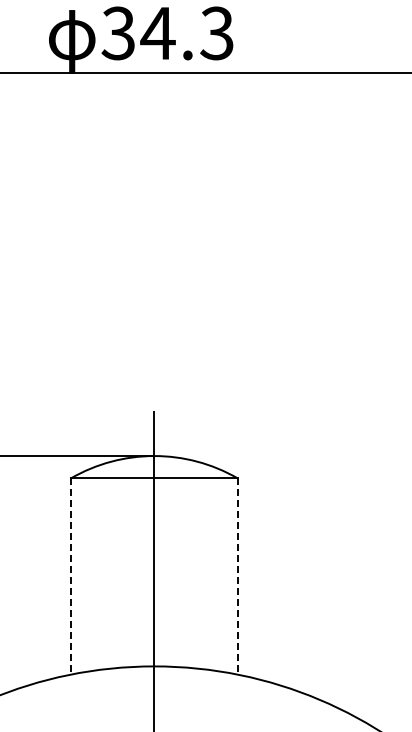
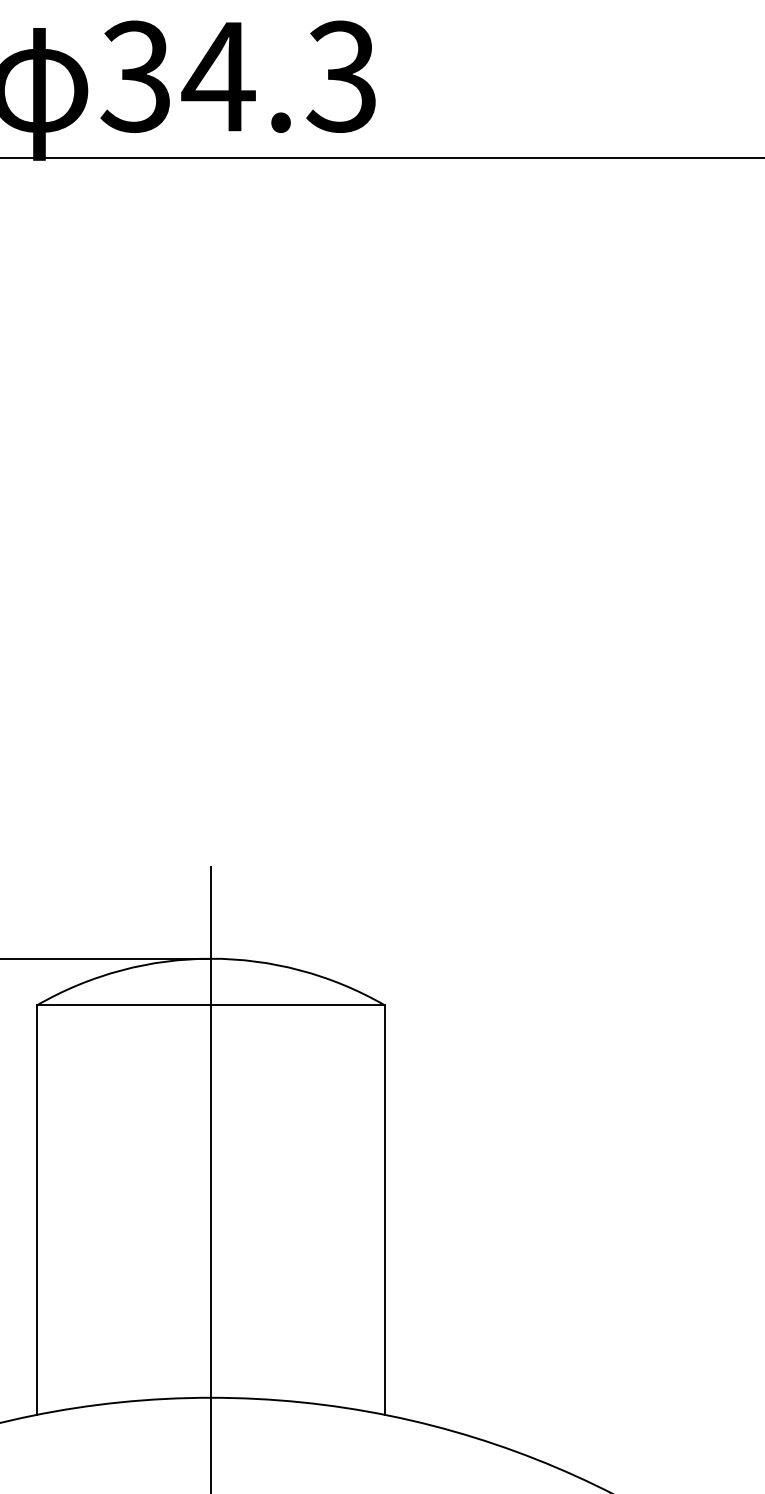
line: (71, 577) -> (38, 1212), dashed -> solid
line: (237, 577) -> (384, 1212), dashed -> solid

